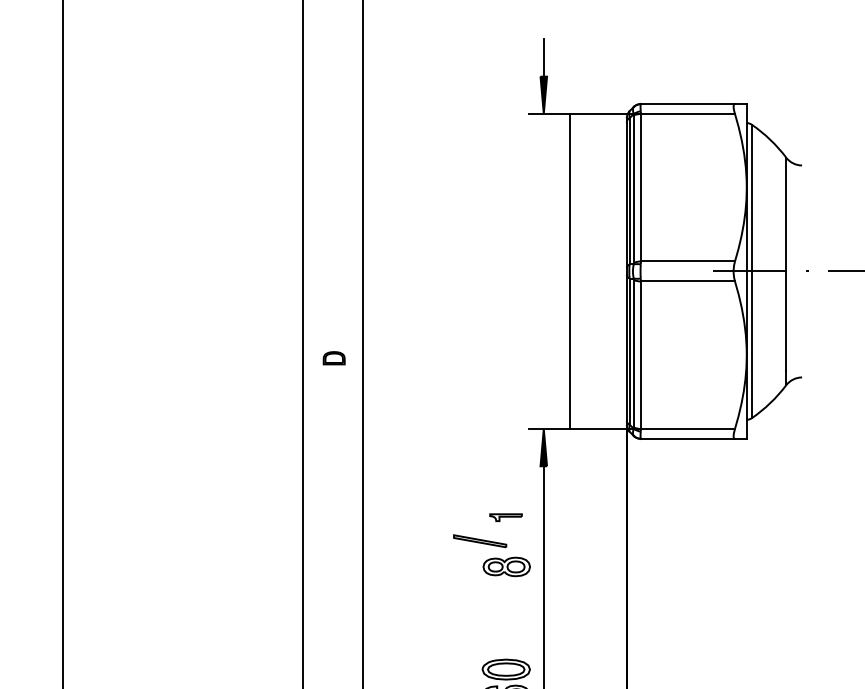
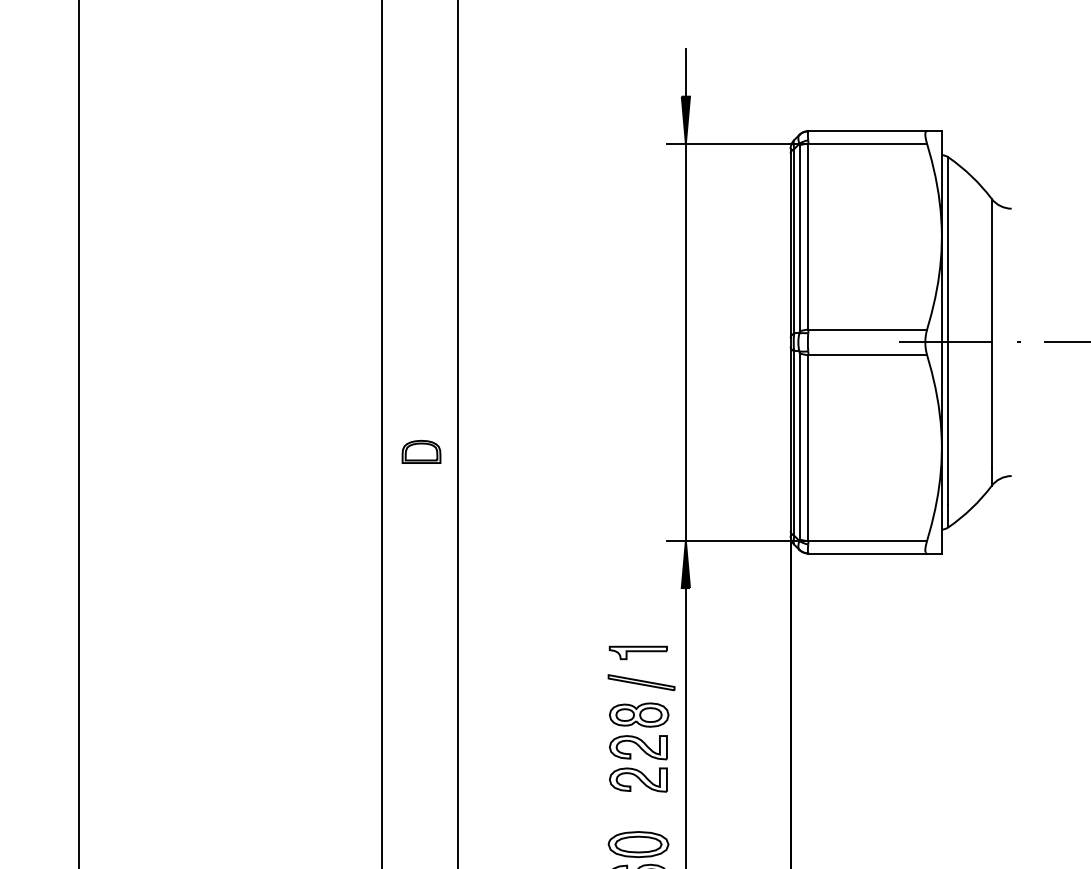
line: (569, 271) -> (685, 342), moved
part: (334, 357) -> (421, 451), size x1.43
part: (505, 517) -> (637, 652), size x1.43
part: (480, 541) -> (641, 682), moved
part: (506, 605) -> (638, 763), added

